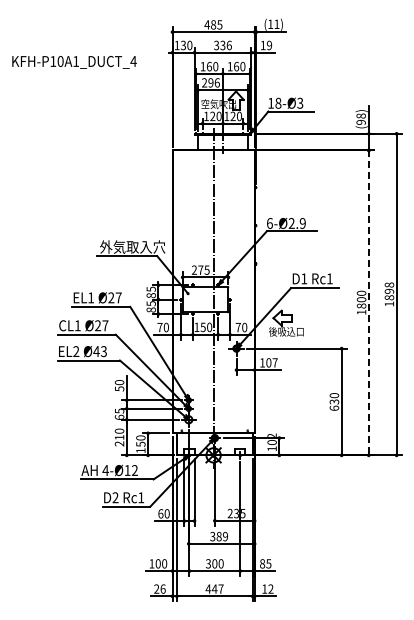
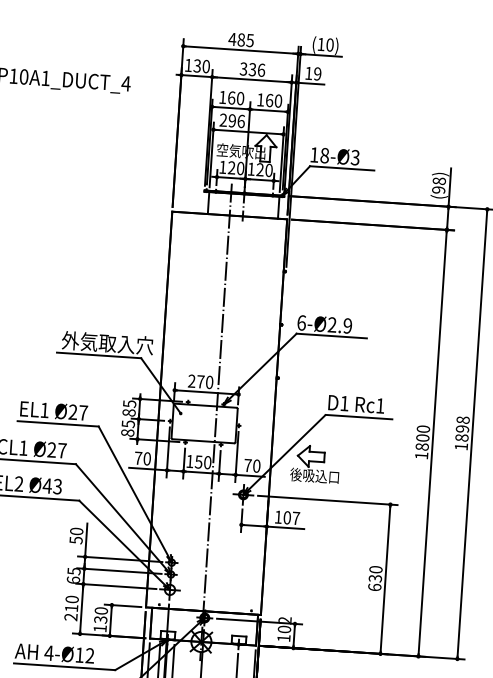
text: (276, 23) -> (329, 43), (11) -> (10)
text: (206, 269) -> (208, 381), 275 -> 270
line: (368, 302) -> (432, 442), dashed -> solid
text: (140, 444) -> (100, 620), 150 -> 130

